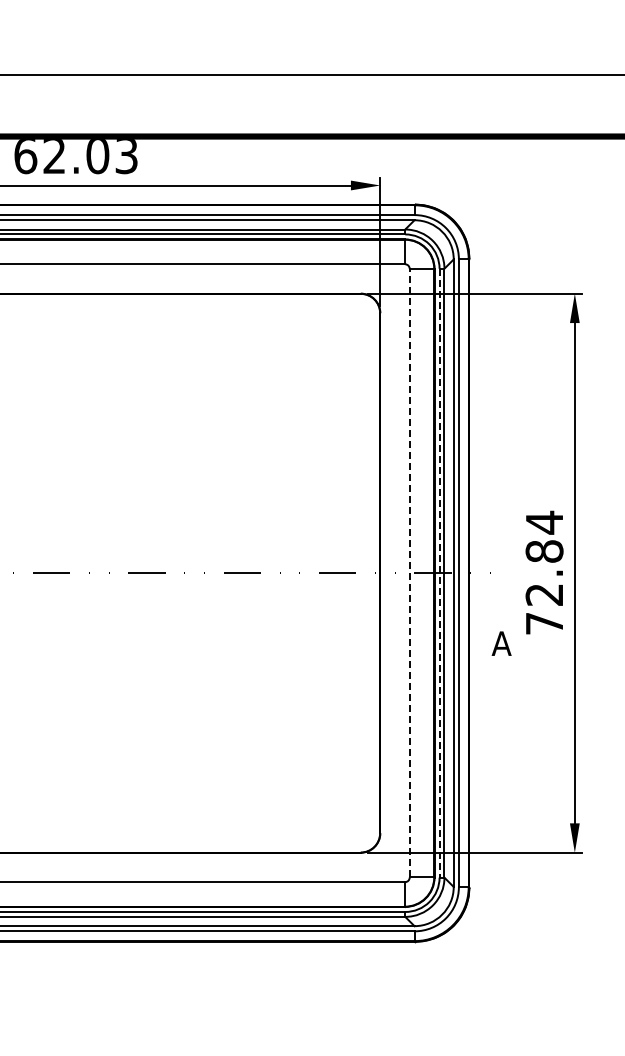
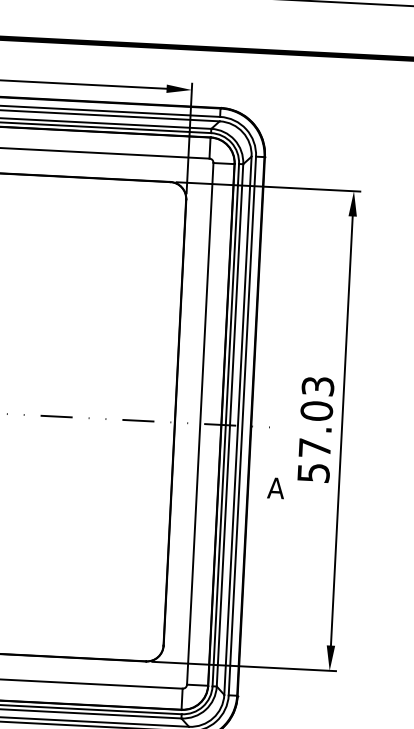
line: (409, 572) -> (200, 423), dashed -> solid
text: (544, 572) -> (315, 429), 72.84 -> 57.03
line: (439, 573) -> (225, 425), dashed -> solid

